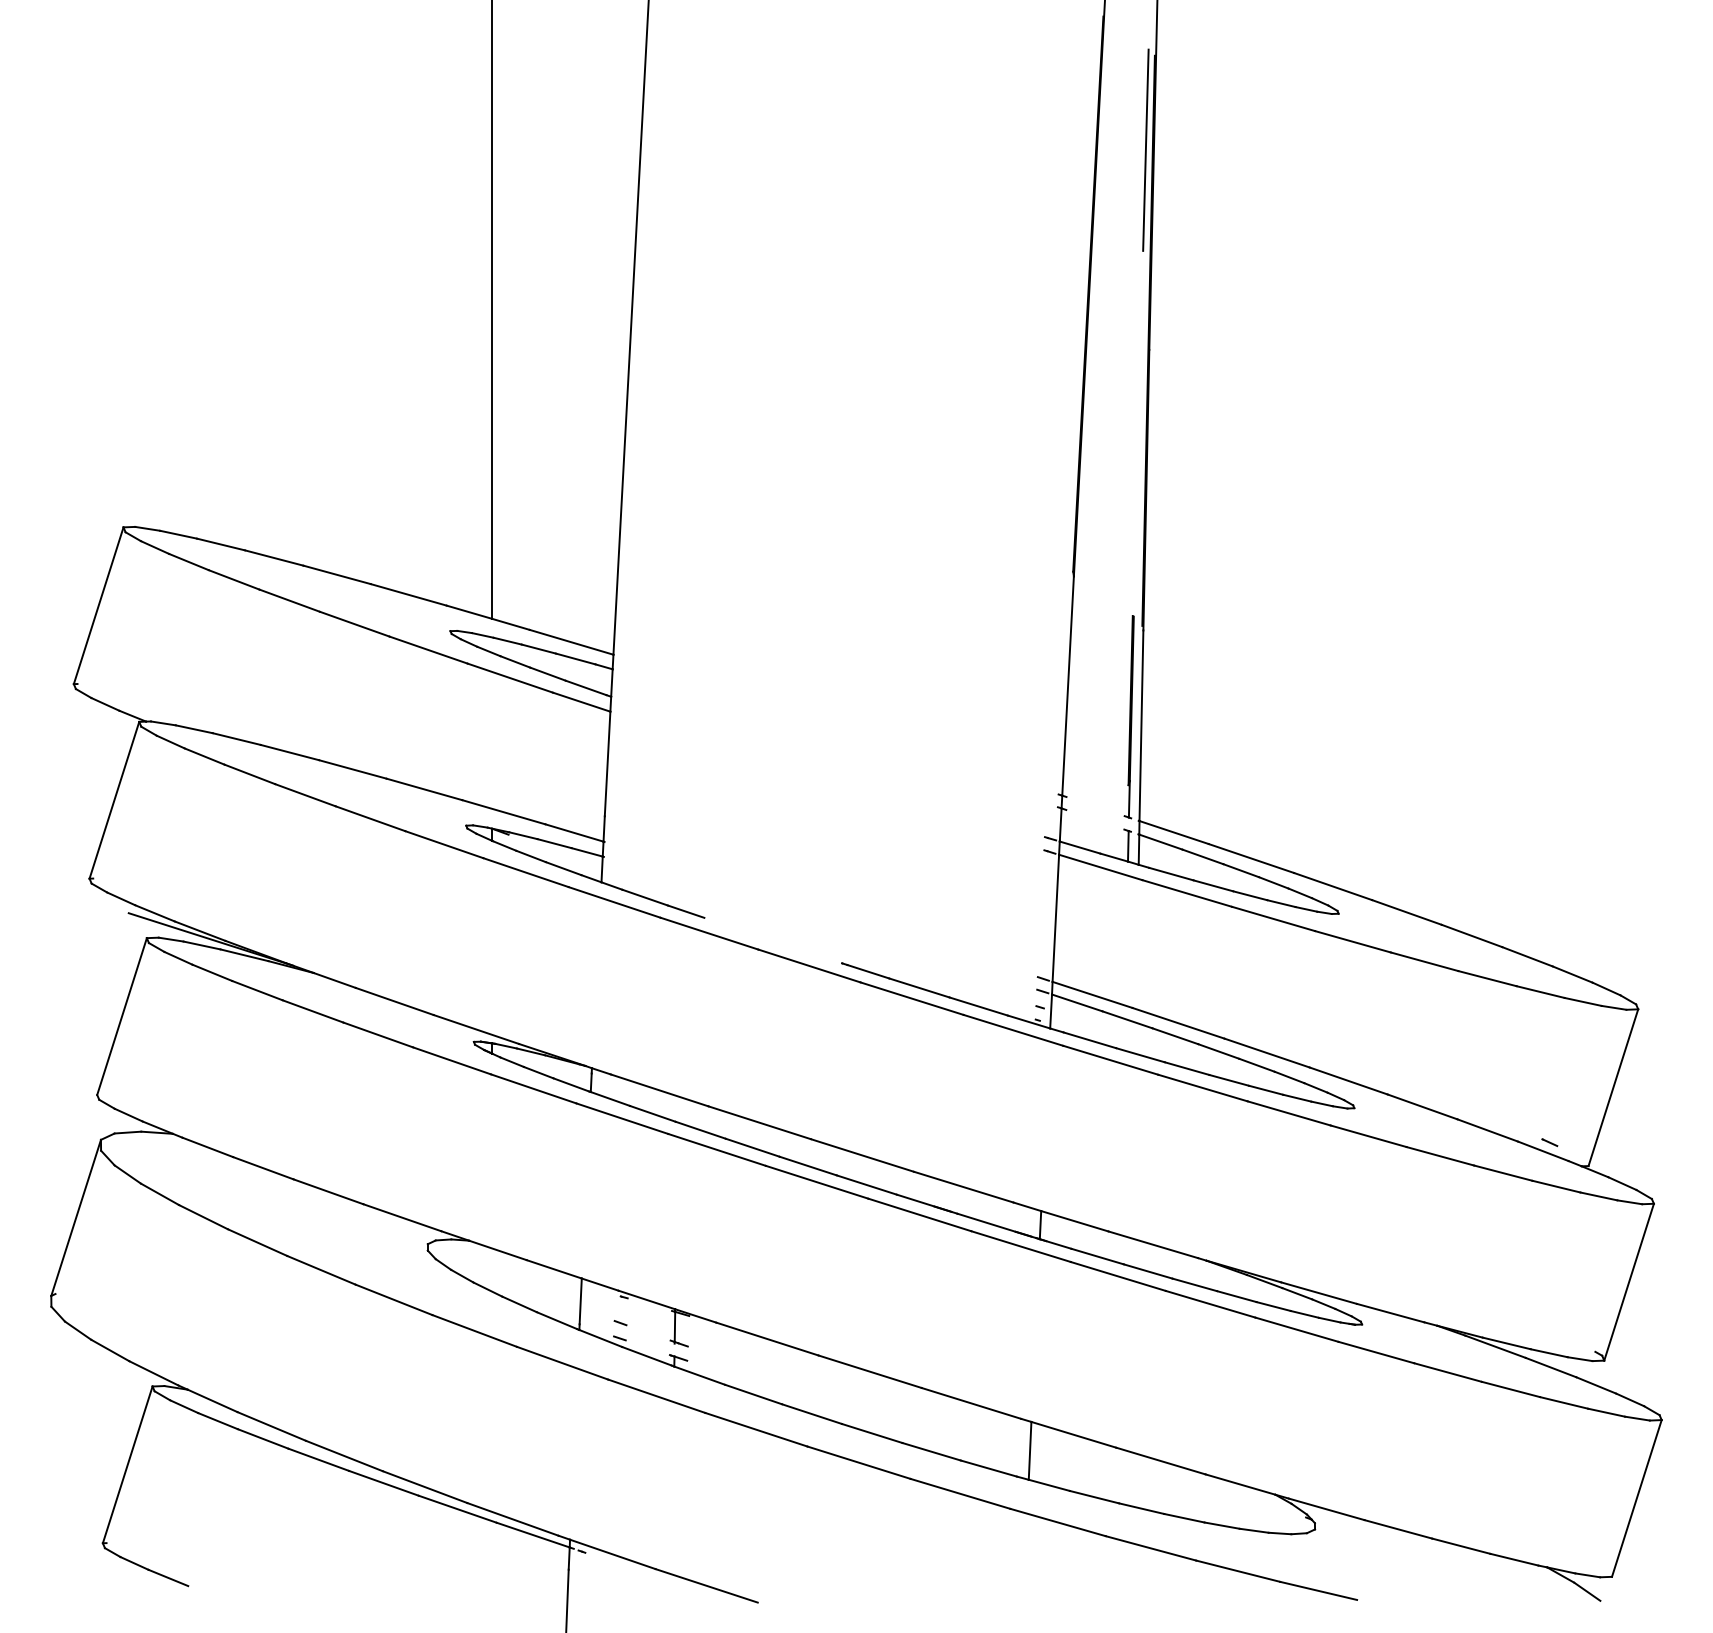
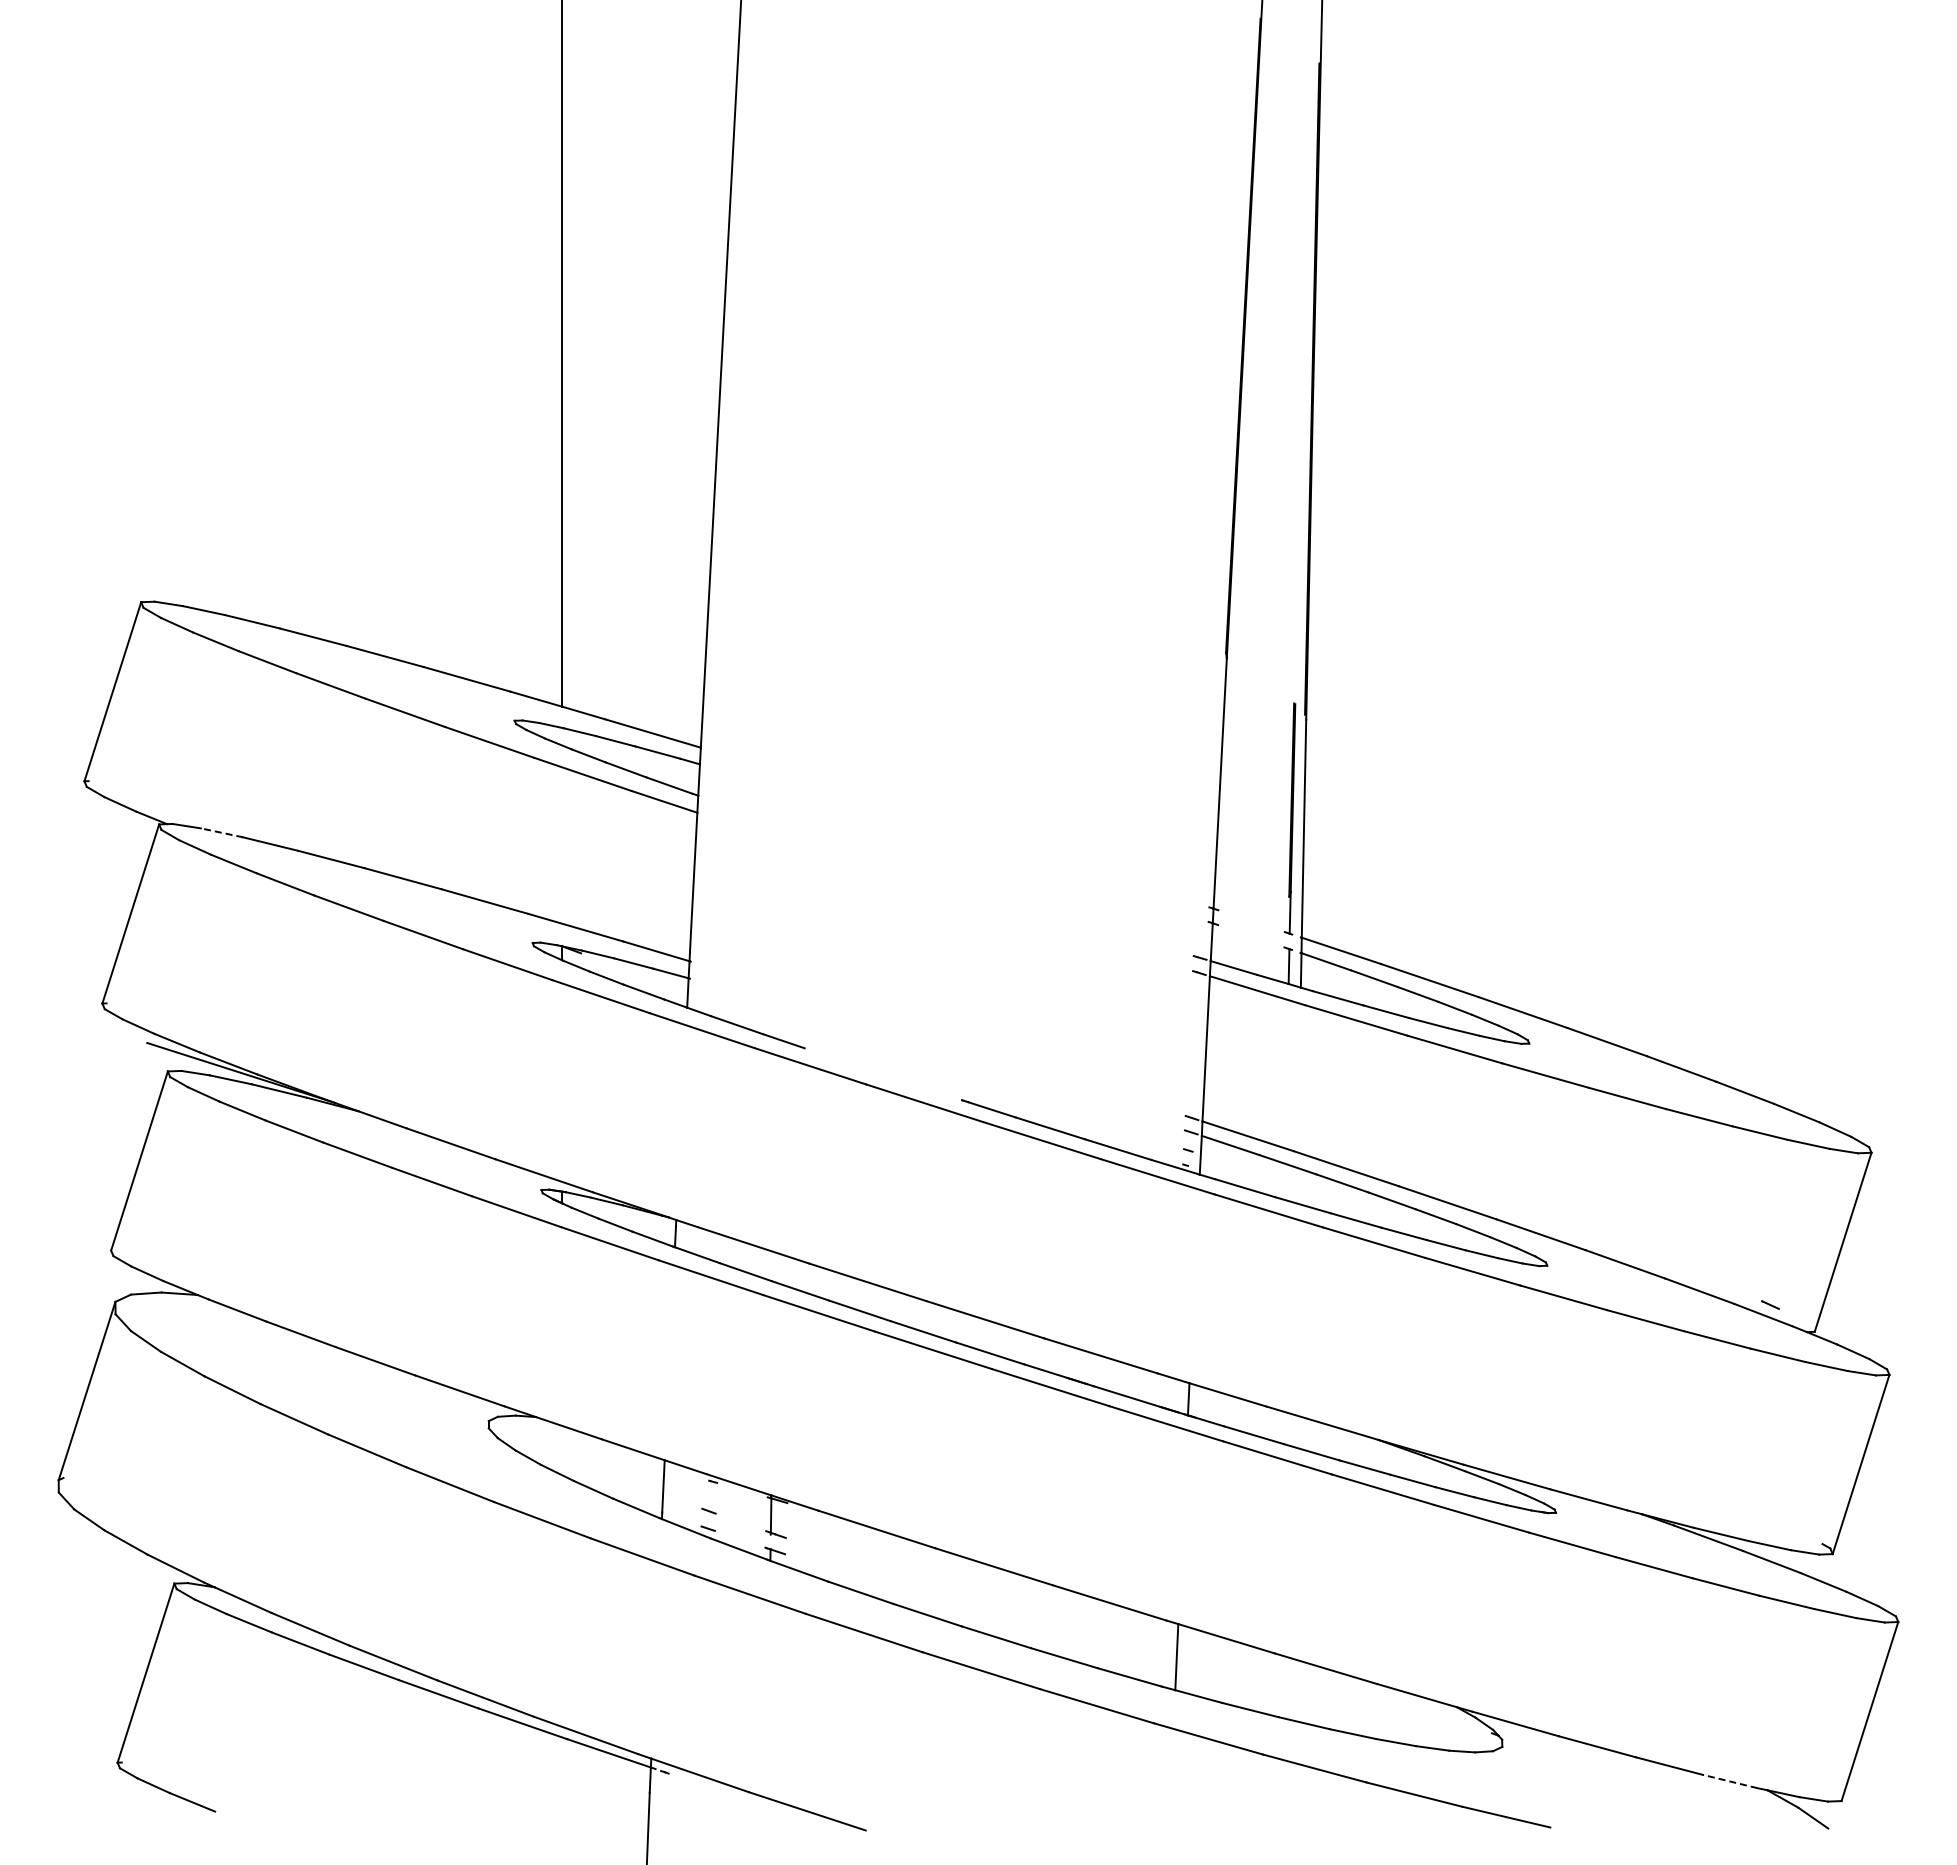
line: (1145, 150) -> (1308, 171), removed
line: (194, 728) -> (222, 832), solid -> dashed
line: (1513, 1559) -> (1729, 1781), solid -> dashed

